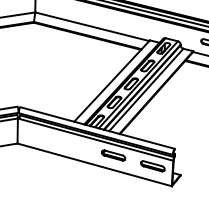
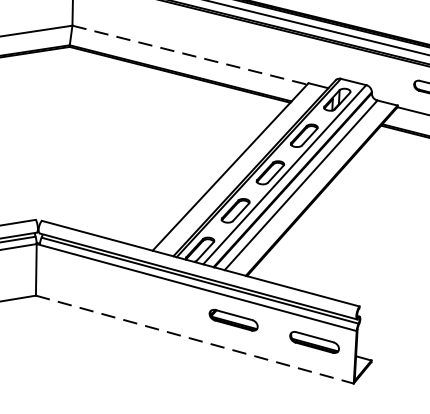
line: (92, 26) -> (190, 54), solid -> dashed
line: (95, 165) -> (196, 340), solid -> dashed

